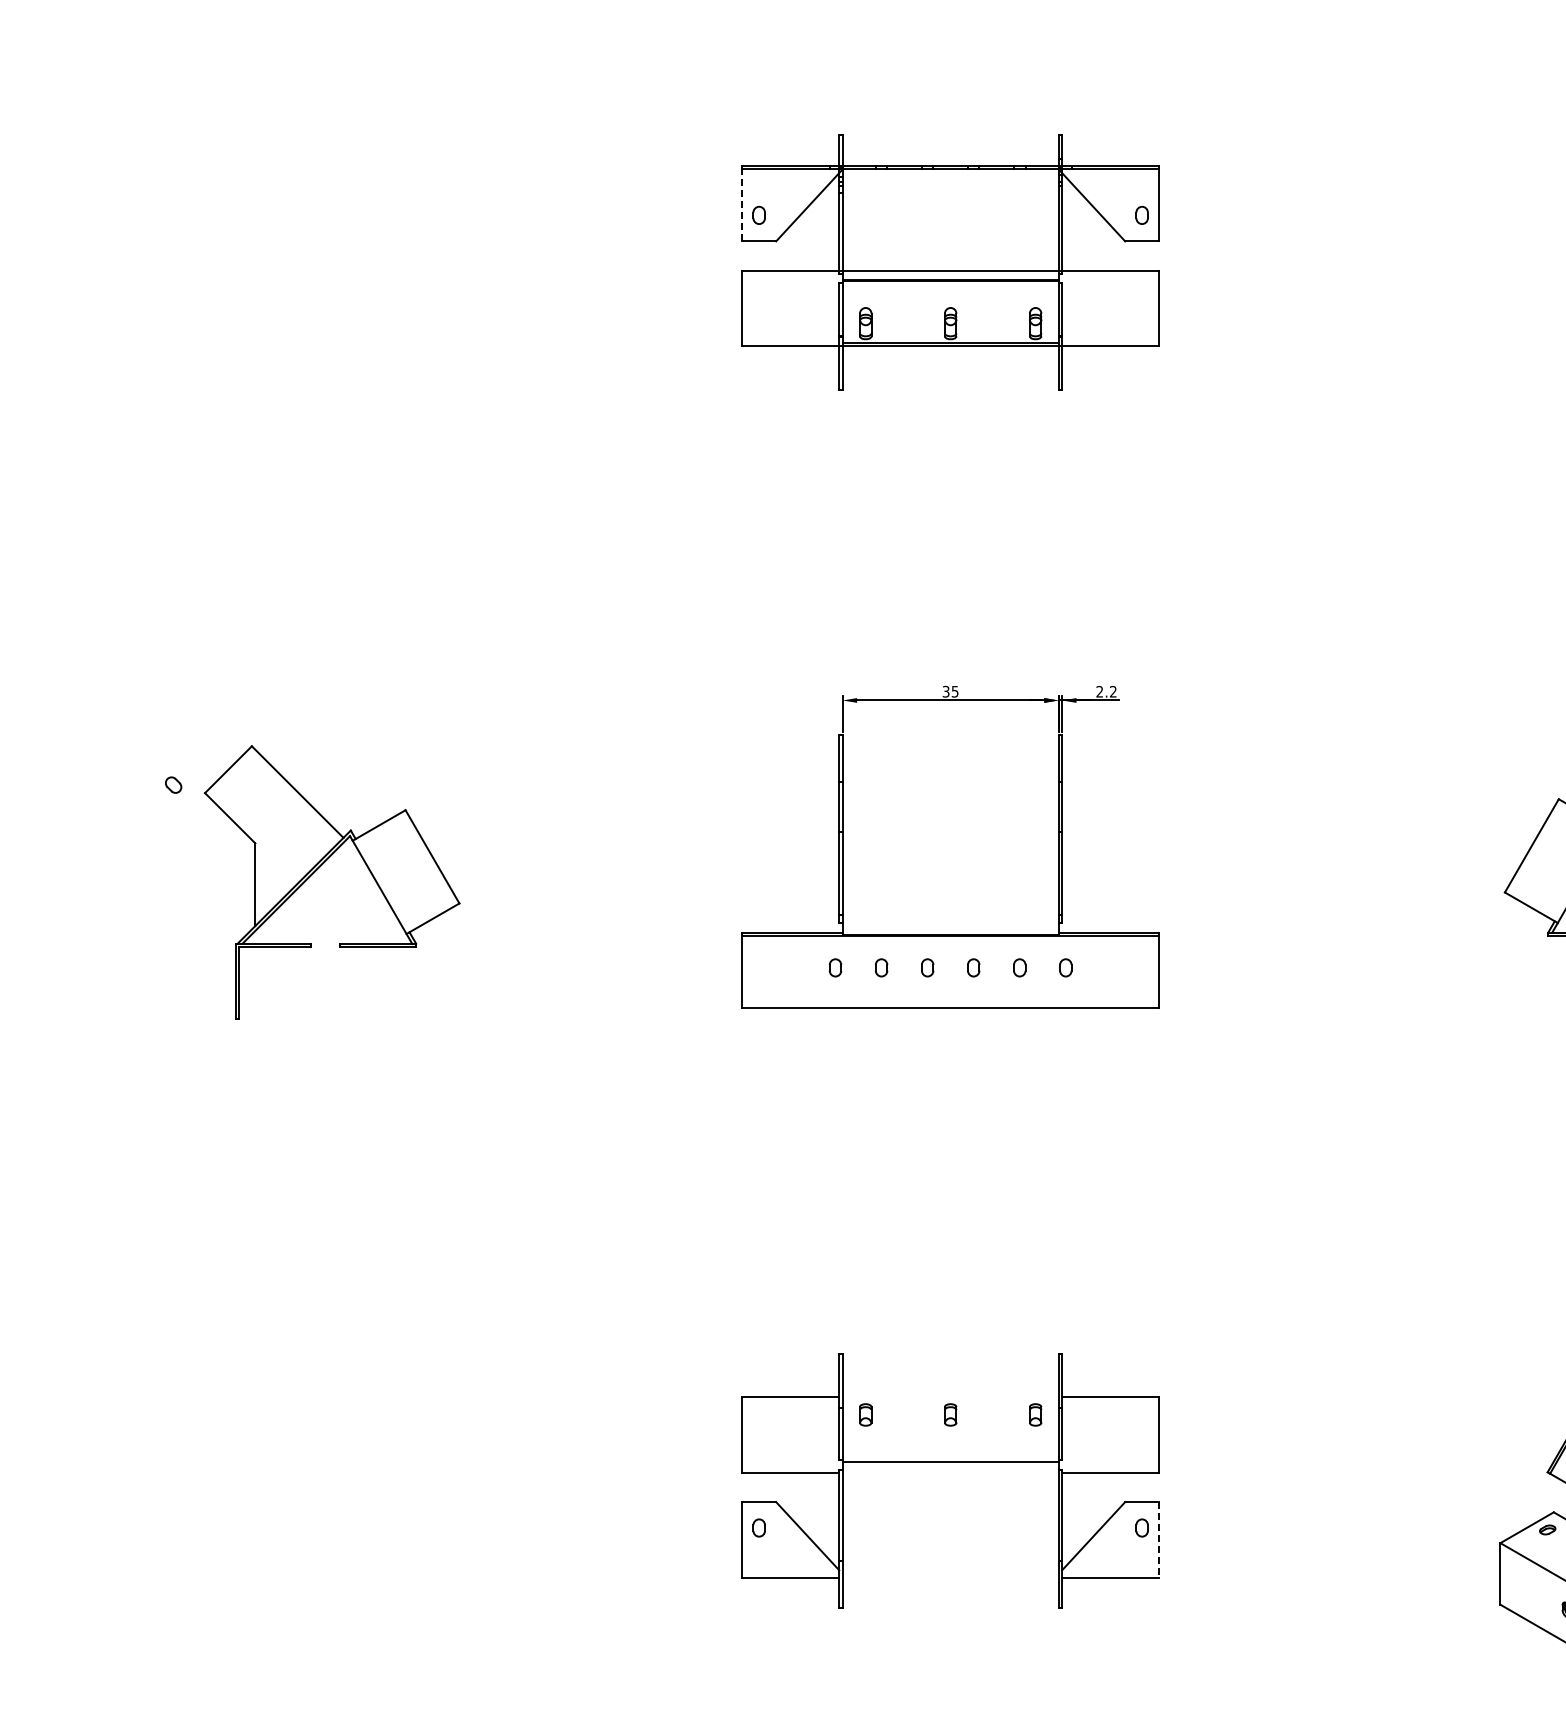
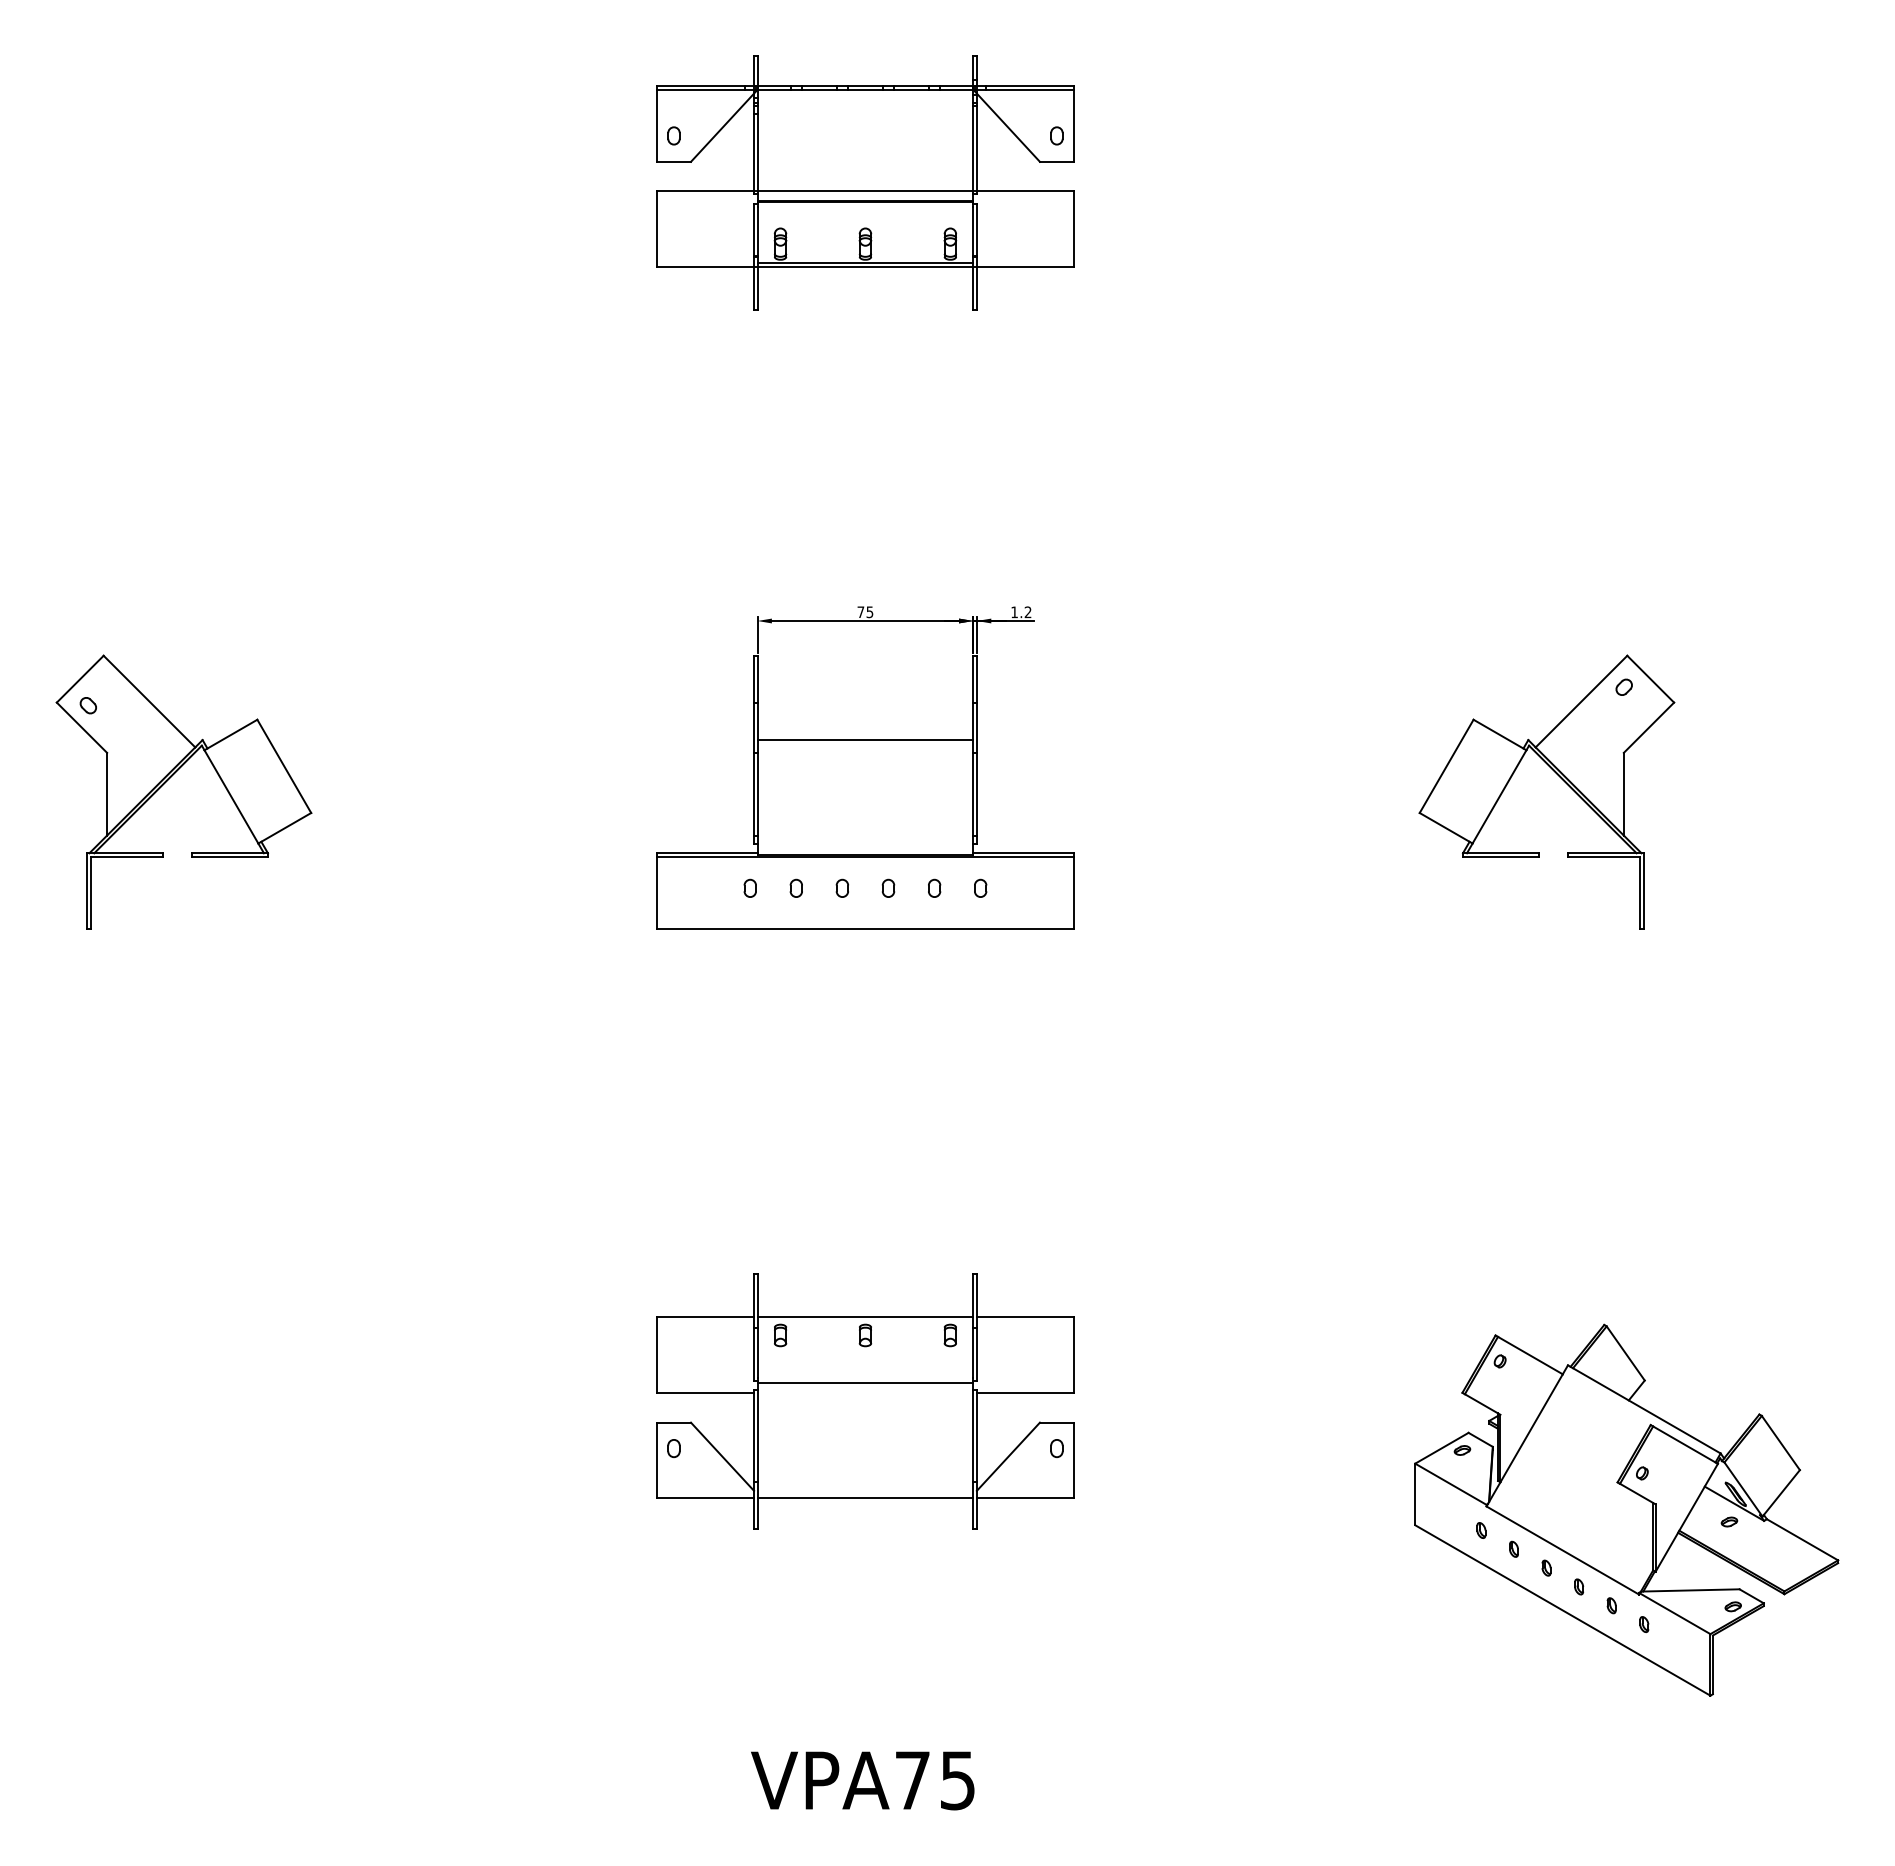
line: (741, 204) -> (656, 125), dashed -> solid
text: (1099, 690) -> (1014, 611), 2.2 -> 1.2
text: (945, 691) -> (860, 612), 35 -> 75
line: (950, 819) -> (865, 740), added
part: (318, 868) -> (170, 778), moved
line: (950, 1396) -> (865, 1317), added
line: (1159, 1539) -> (1074, 1460), dashed -> solid
line: (950, 1577) -> (865, 1498), added

